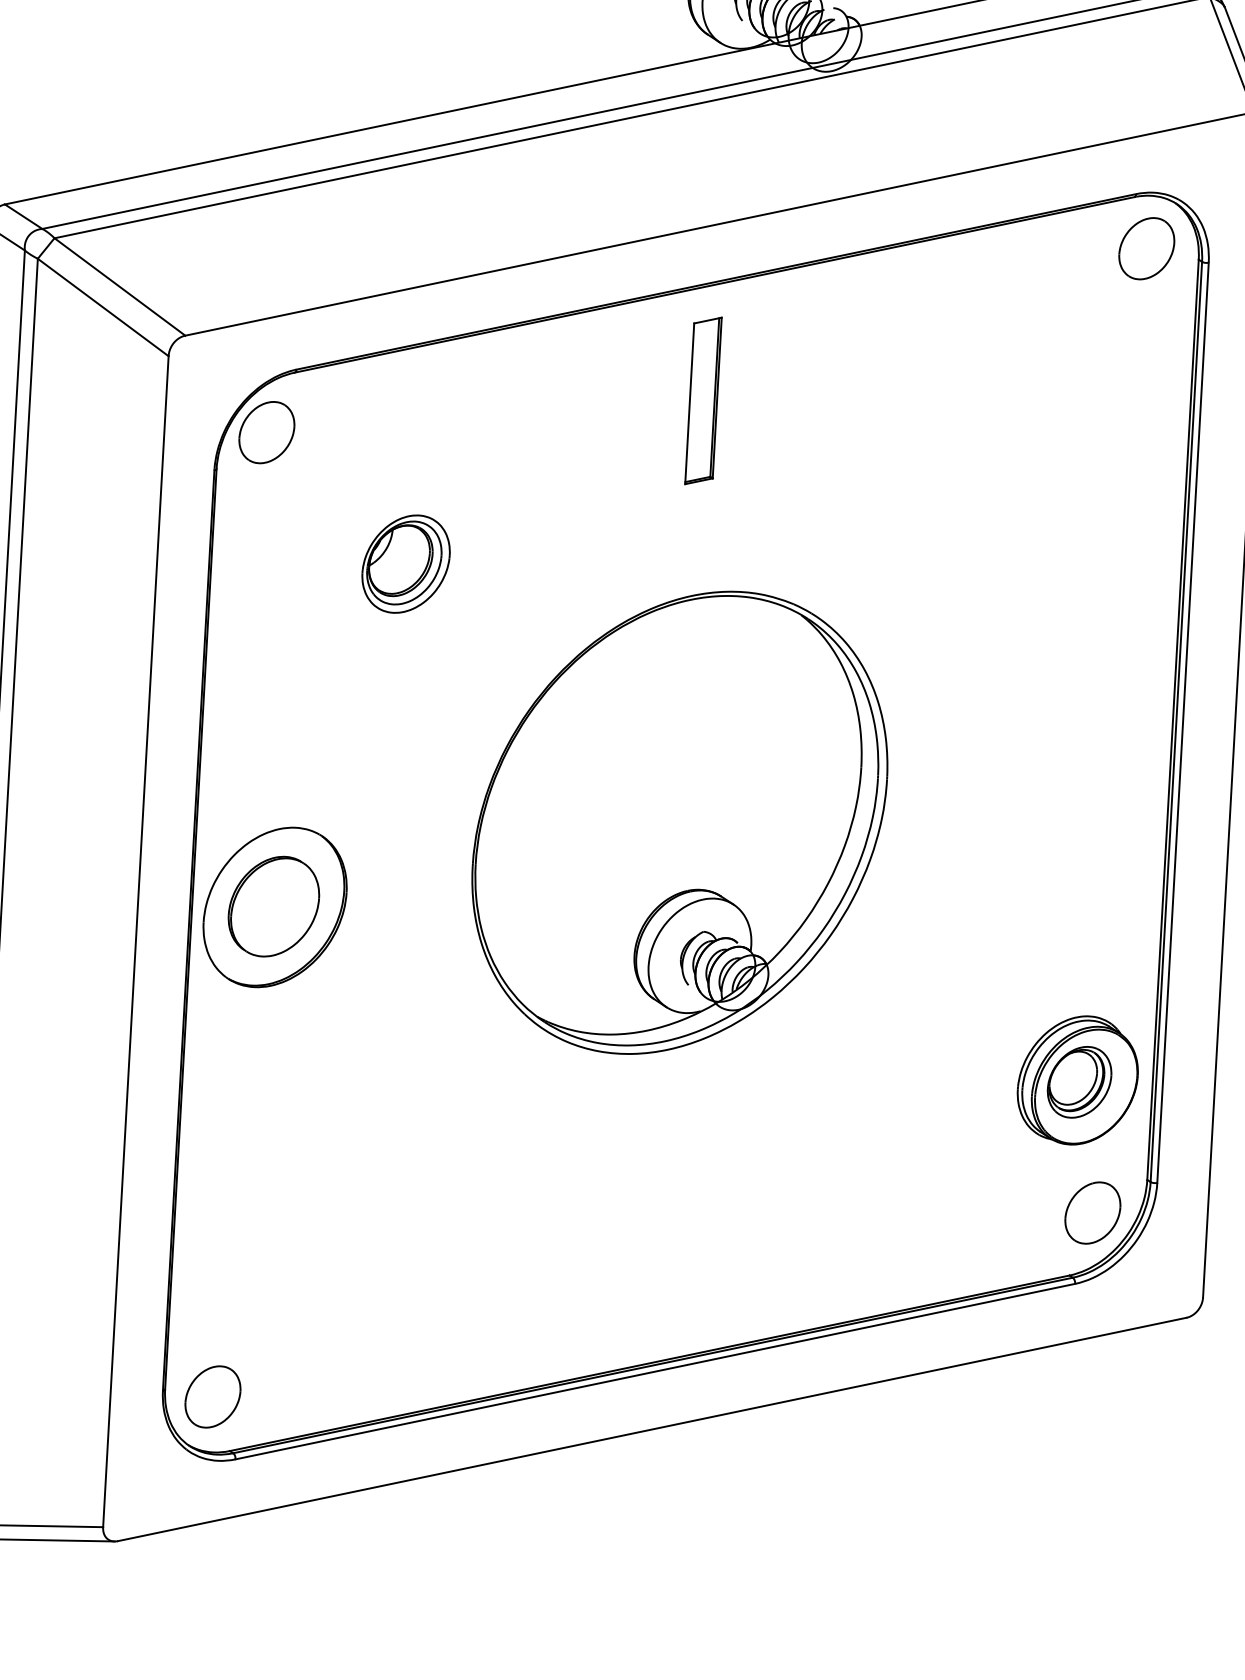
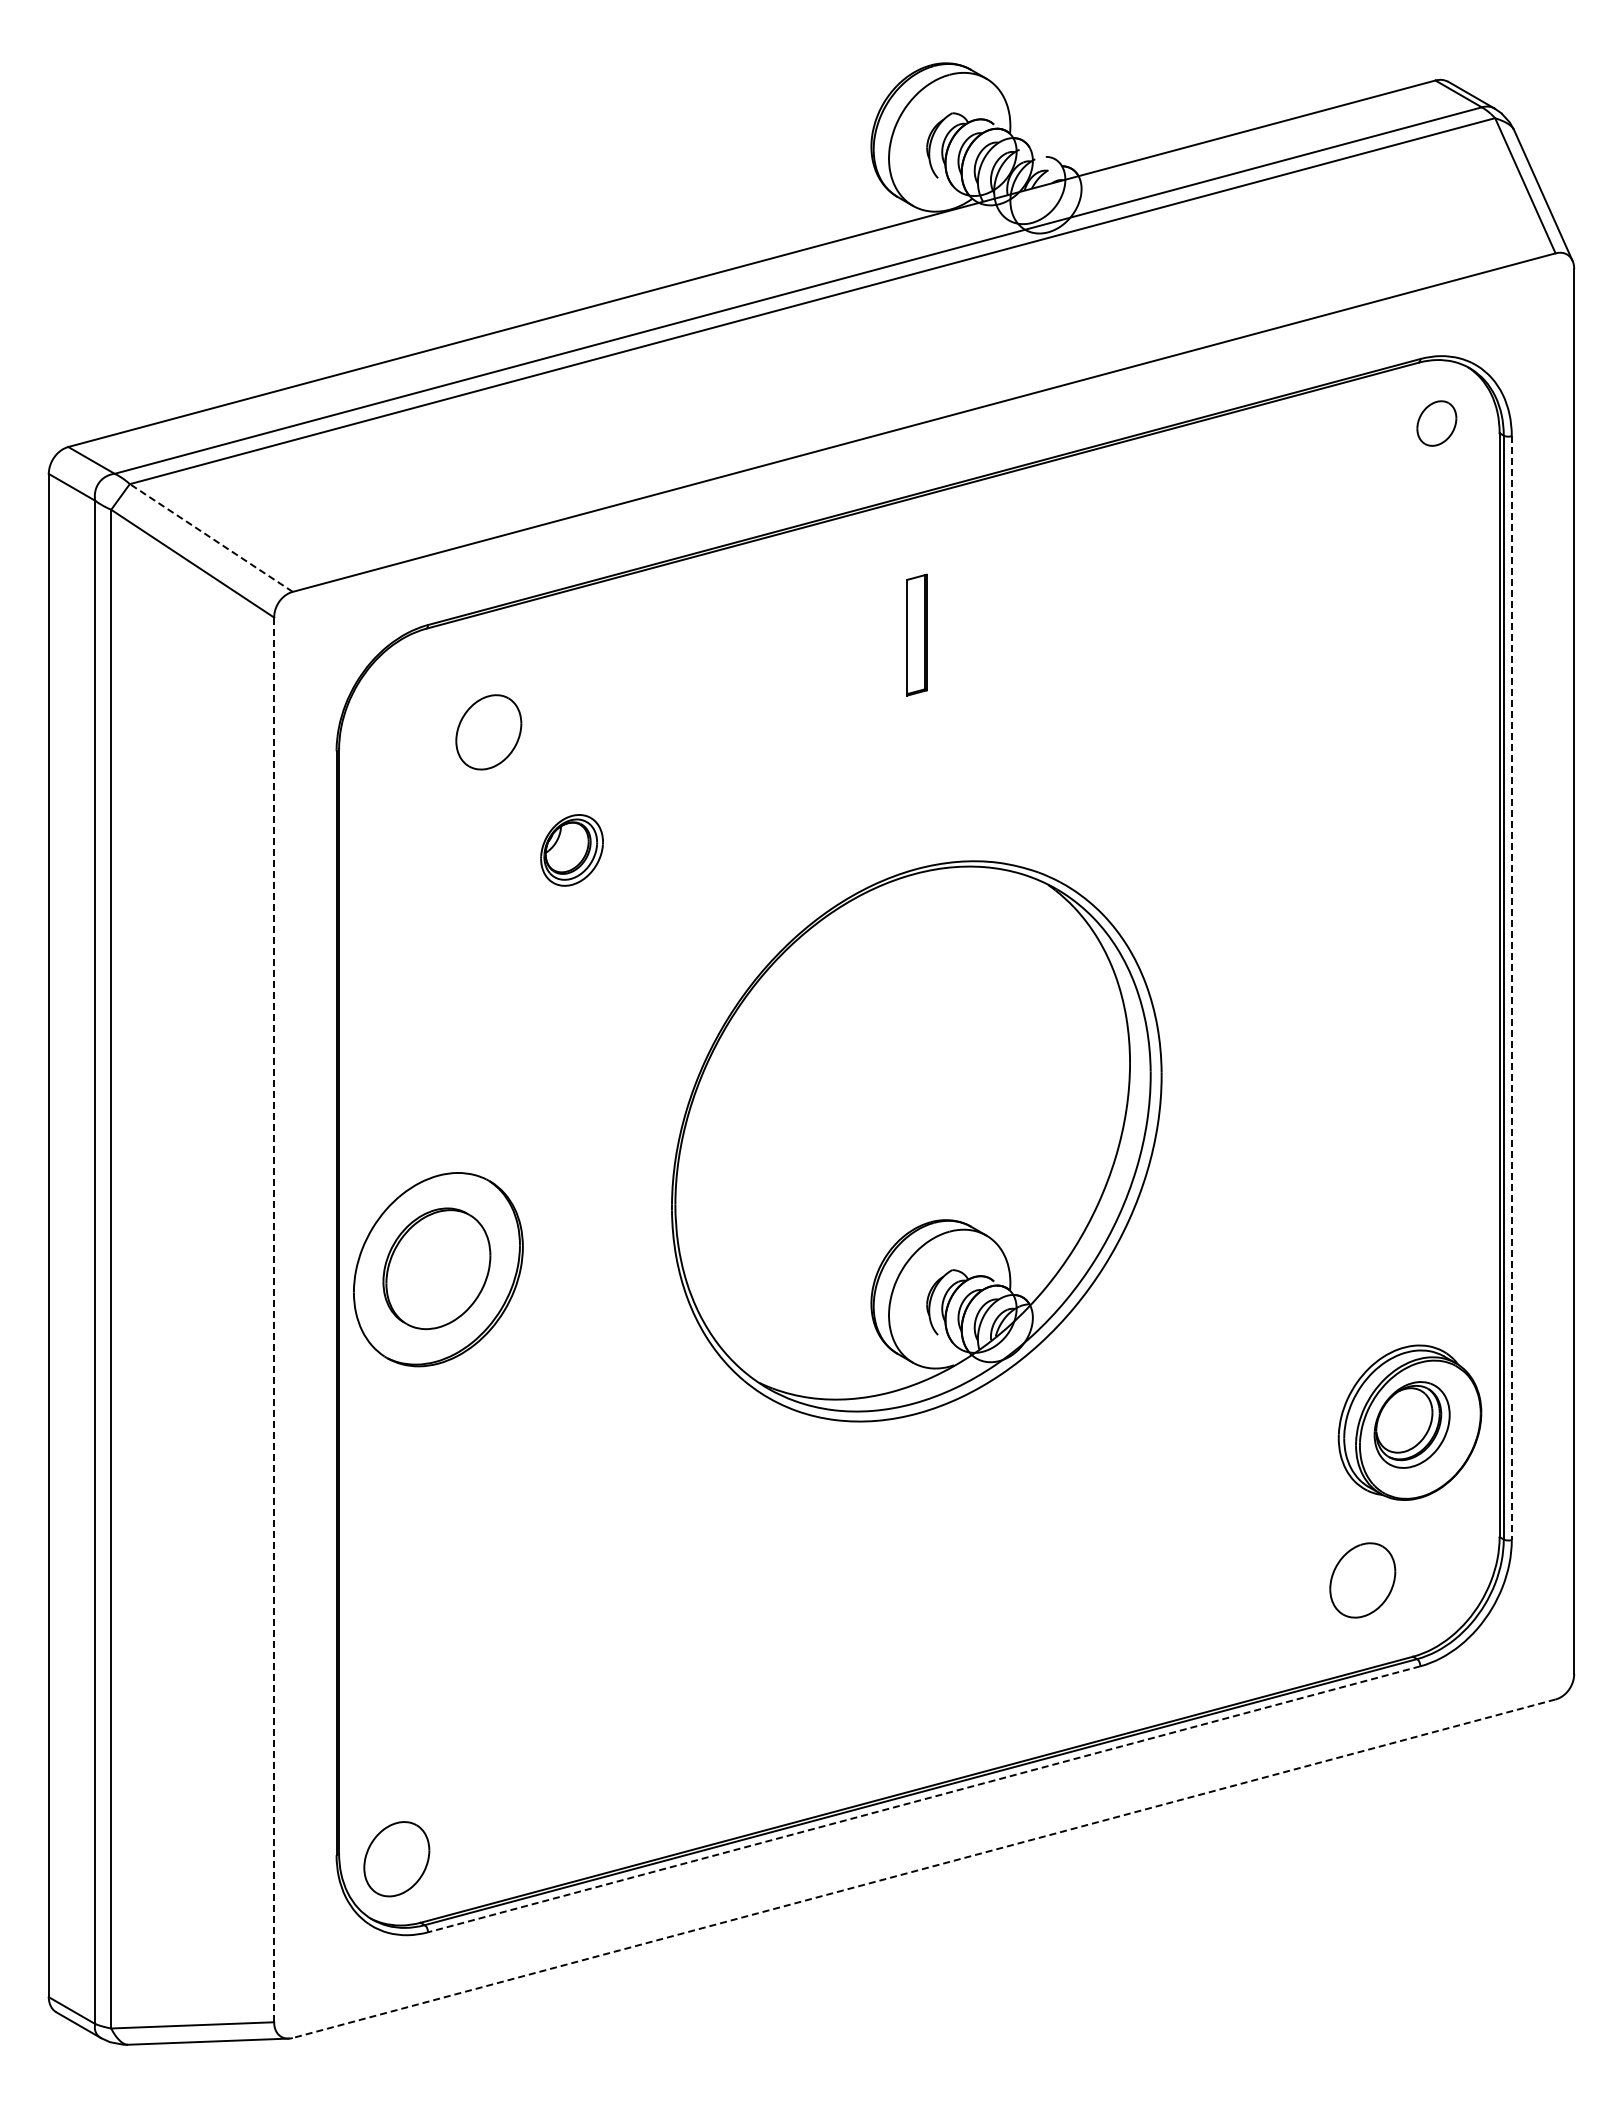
part: (1146, 248) -> (1436, 423), size x0.6
line: (120, 287) -> (211, 538), solid -> dashed
part: (703, 400) -> (916, 634), size x0.6
part: (266, 432) -> (488, 732), moved
part: (405, 564) -> (571, 850), size x0.6
line: (1182, 723) -> (1511, 988), solid -> dashed
line: (136, 941) -> (274, 1319), solid -> dashed
part: (1092, 1213) -> (1362, 1580), moved
line: (655, 1371) -> (924, 1799), solid -> dashed
line: (652, 1429) -> (924, 1868), solid -> dashed

